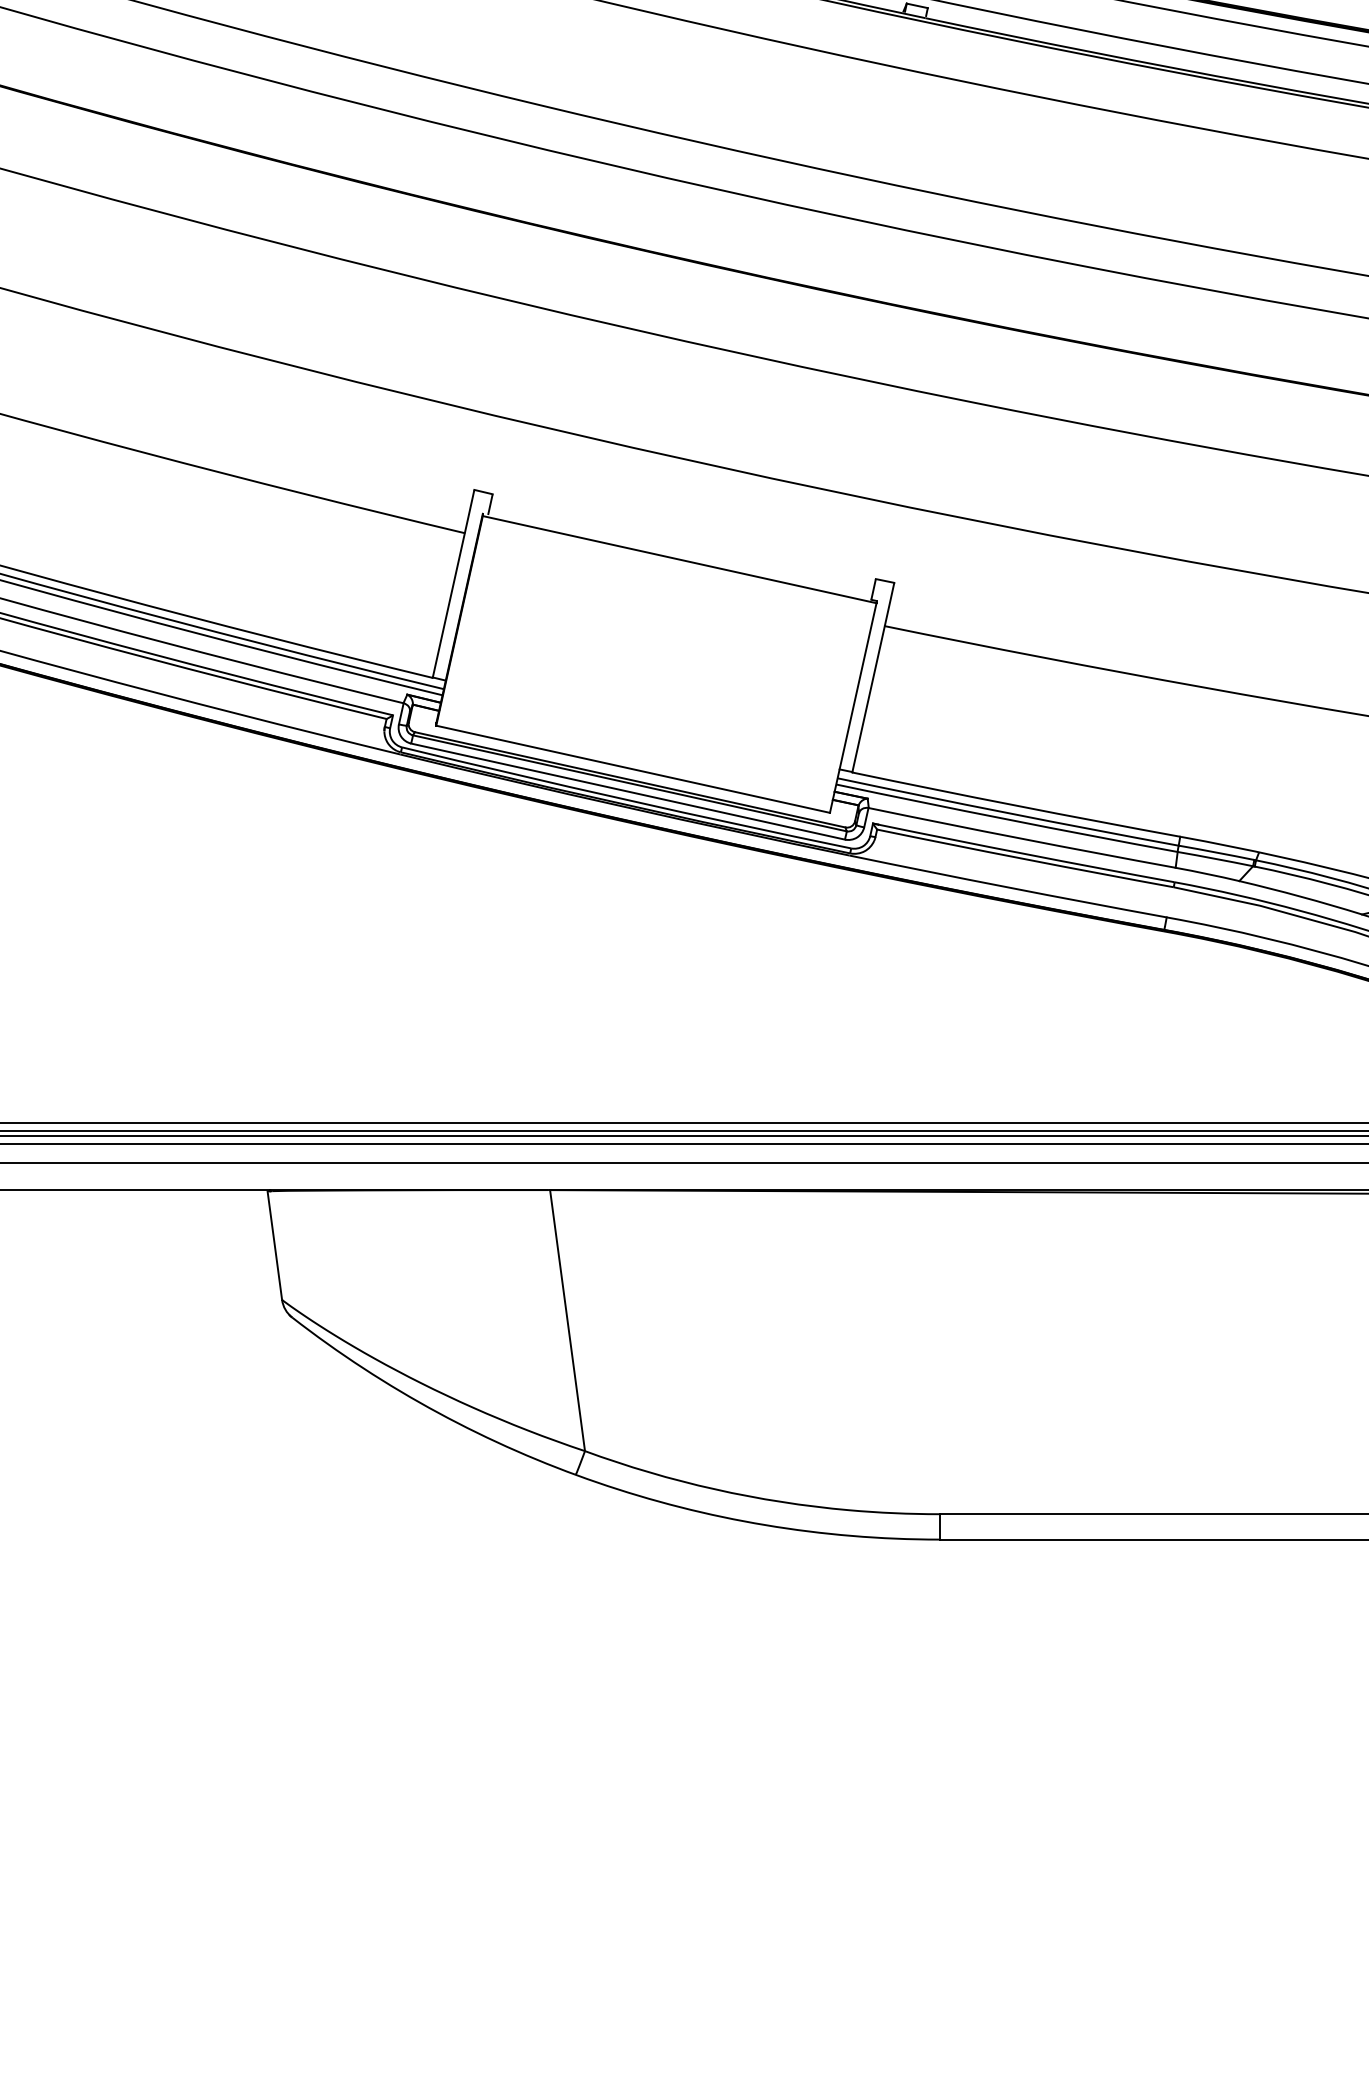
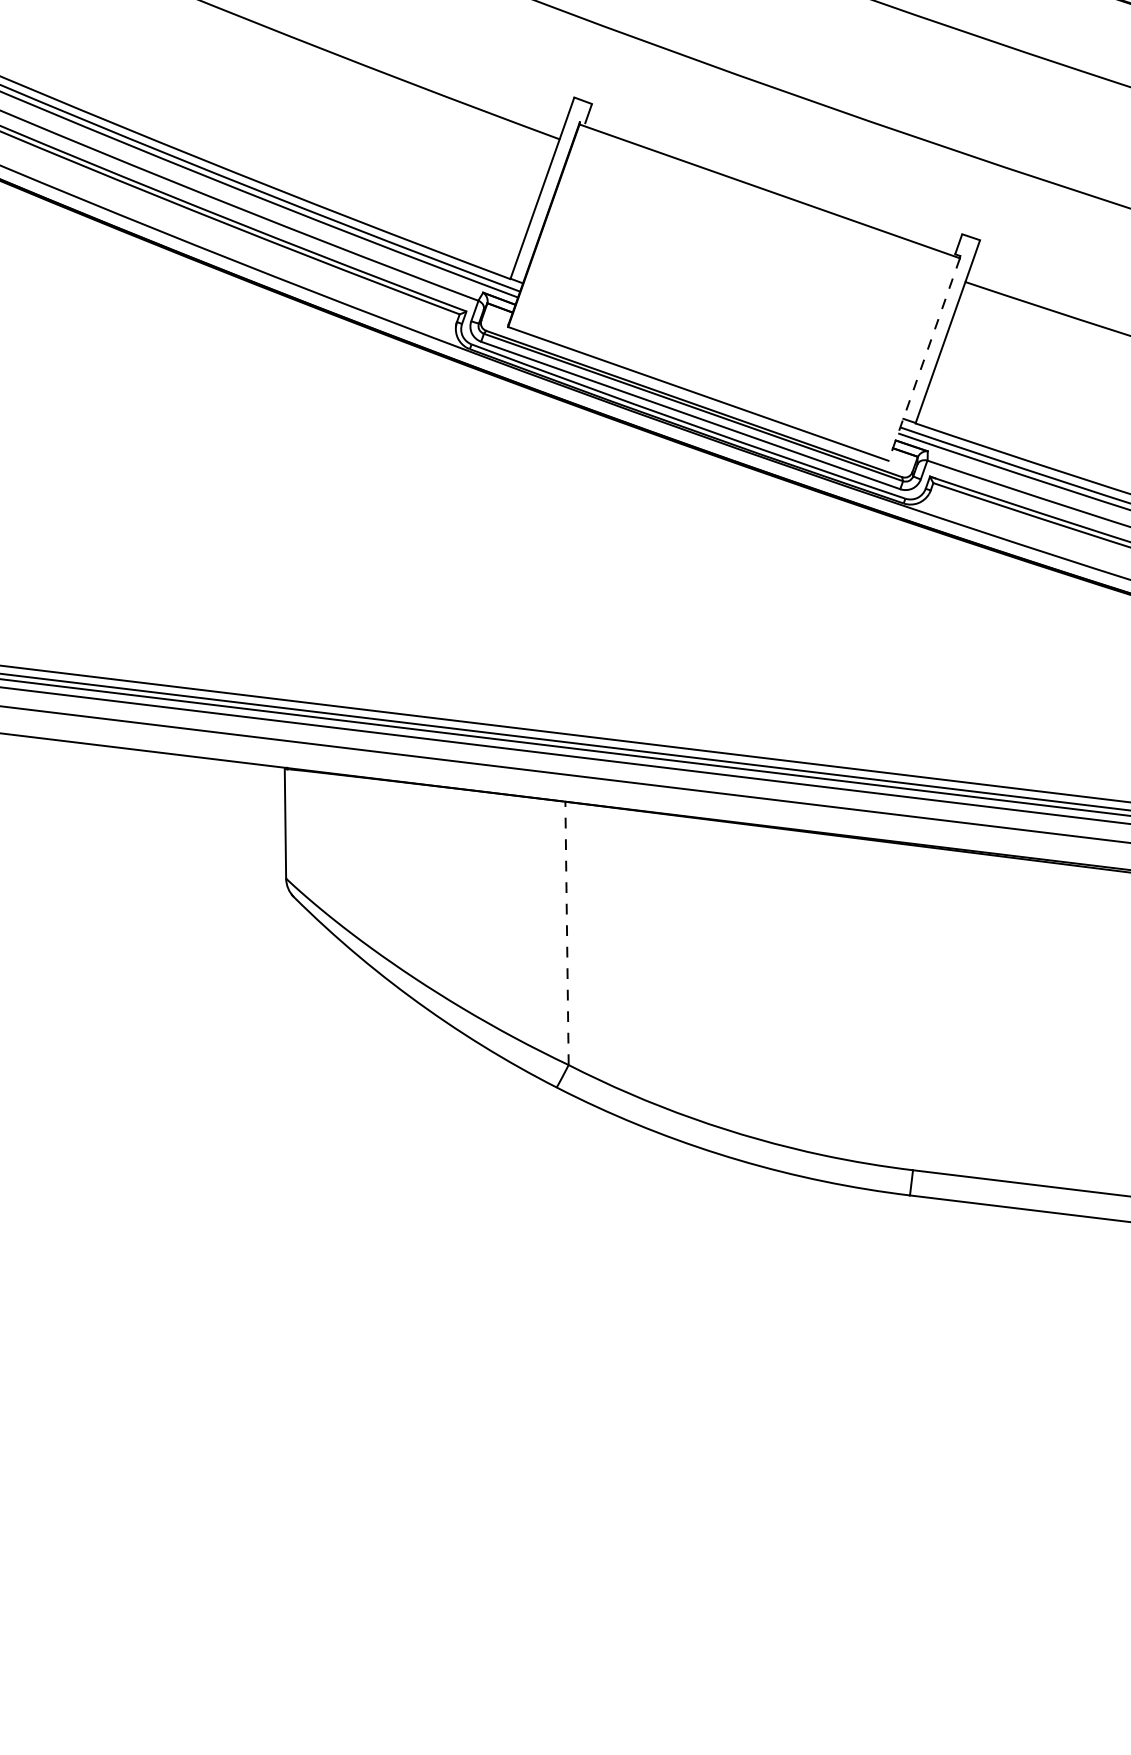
line: (853, 708) -> (924, 360), solid -> dashed
line: (567, 1320) -> (567, 933), solid -> dashed

